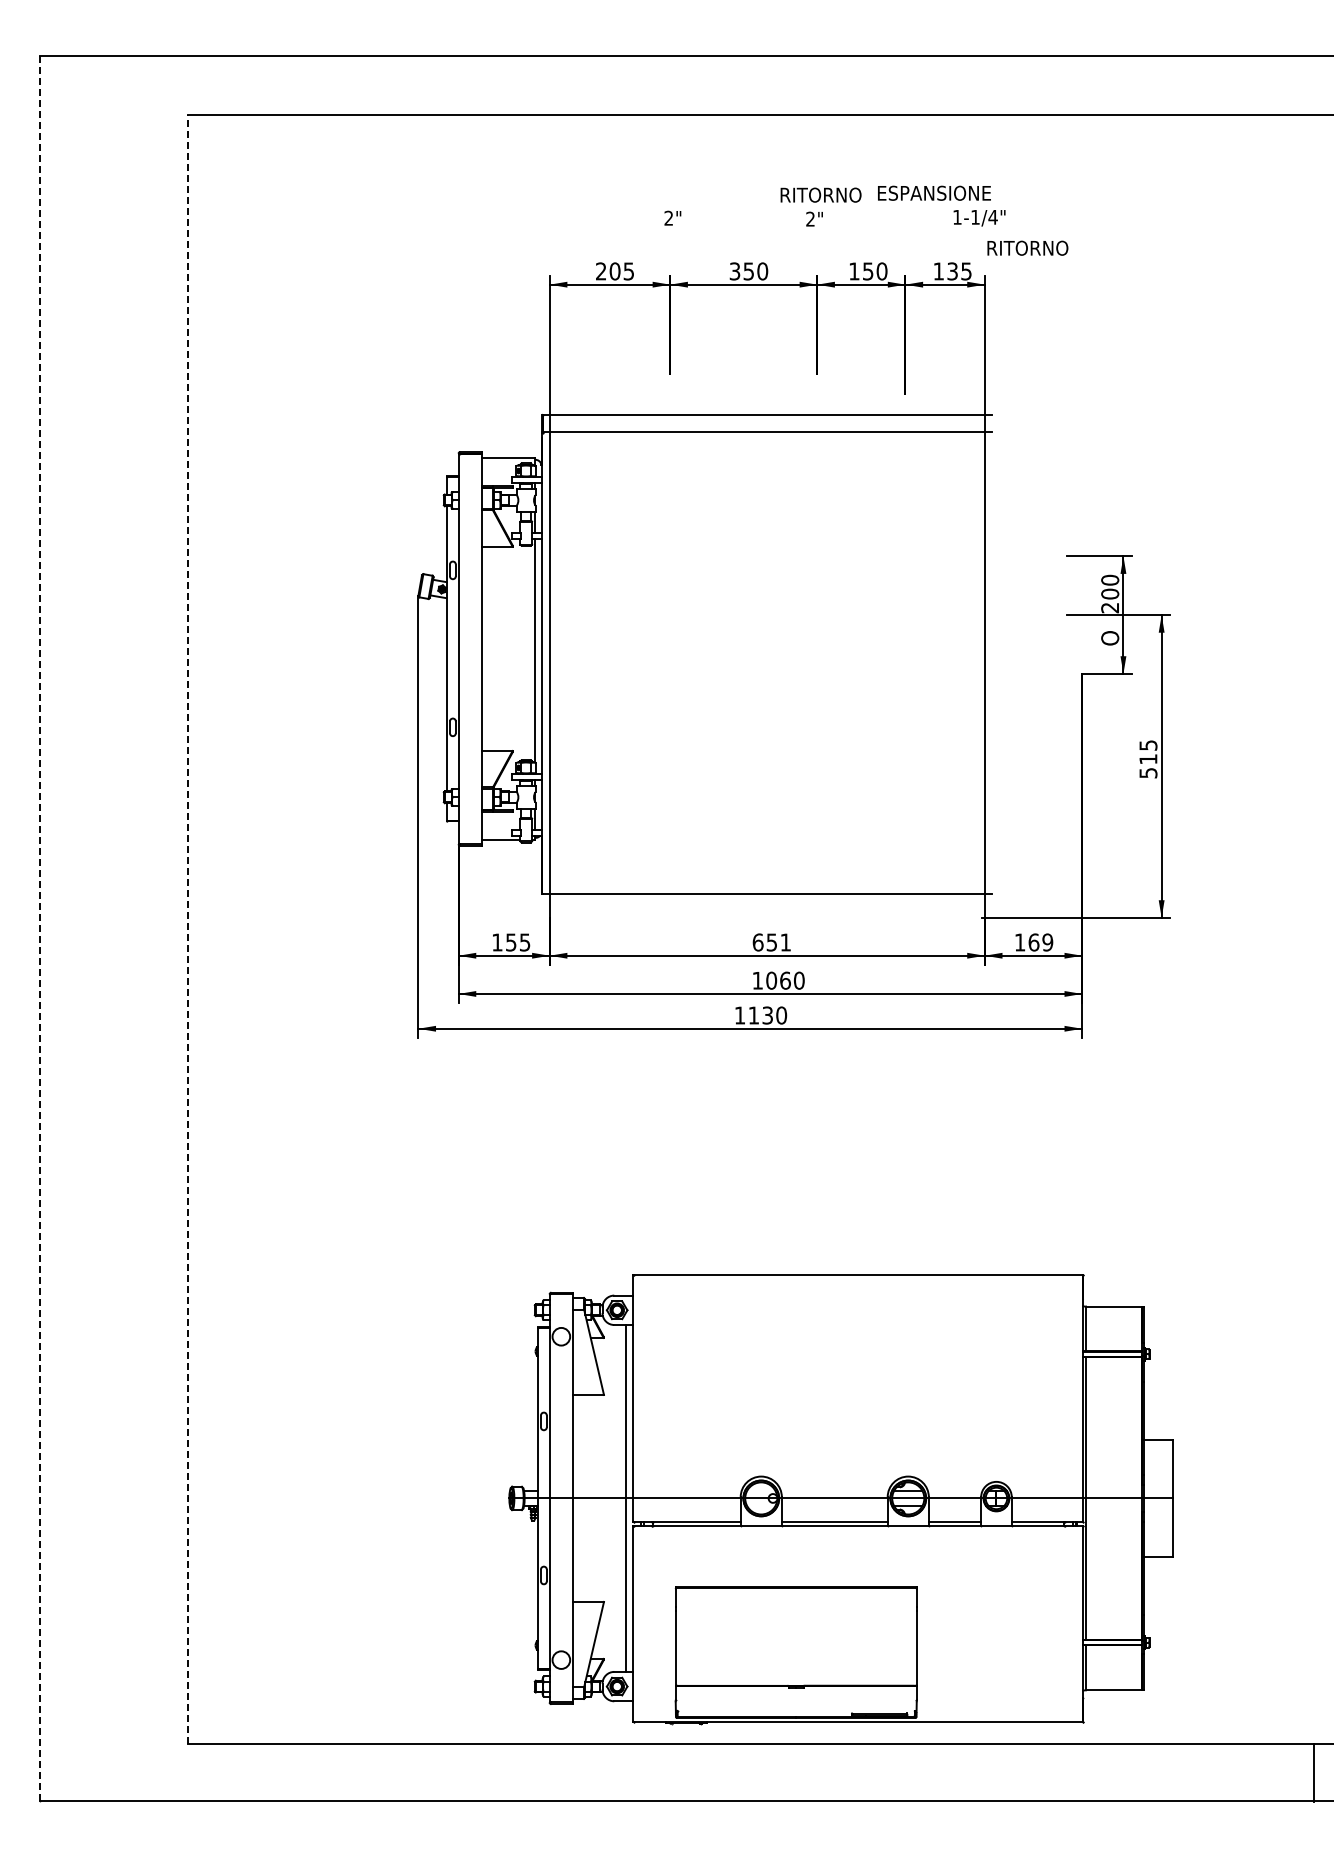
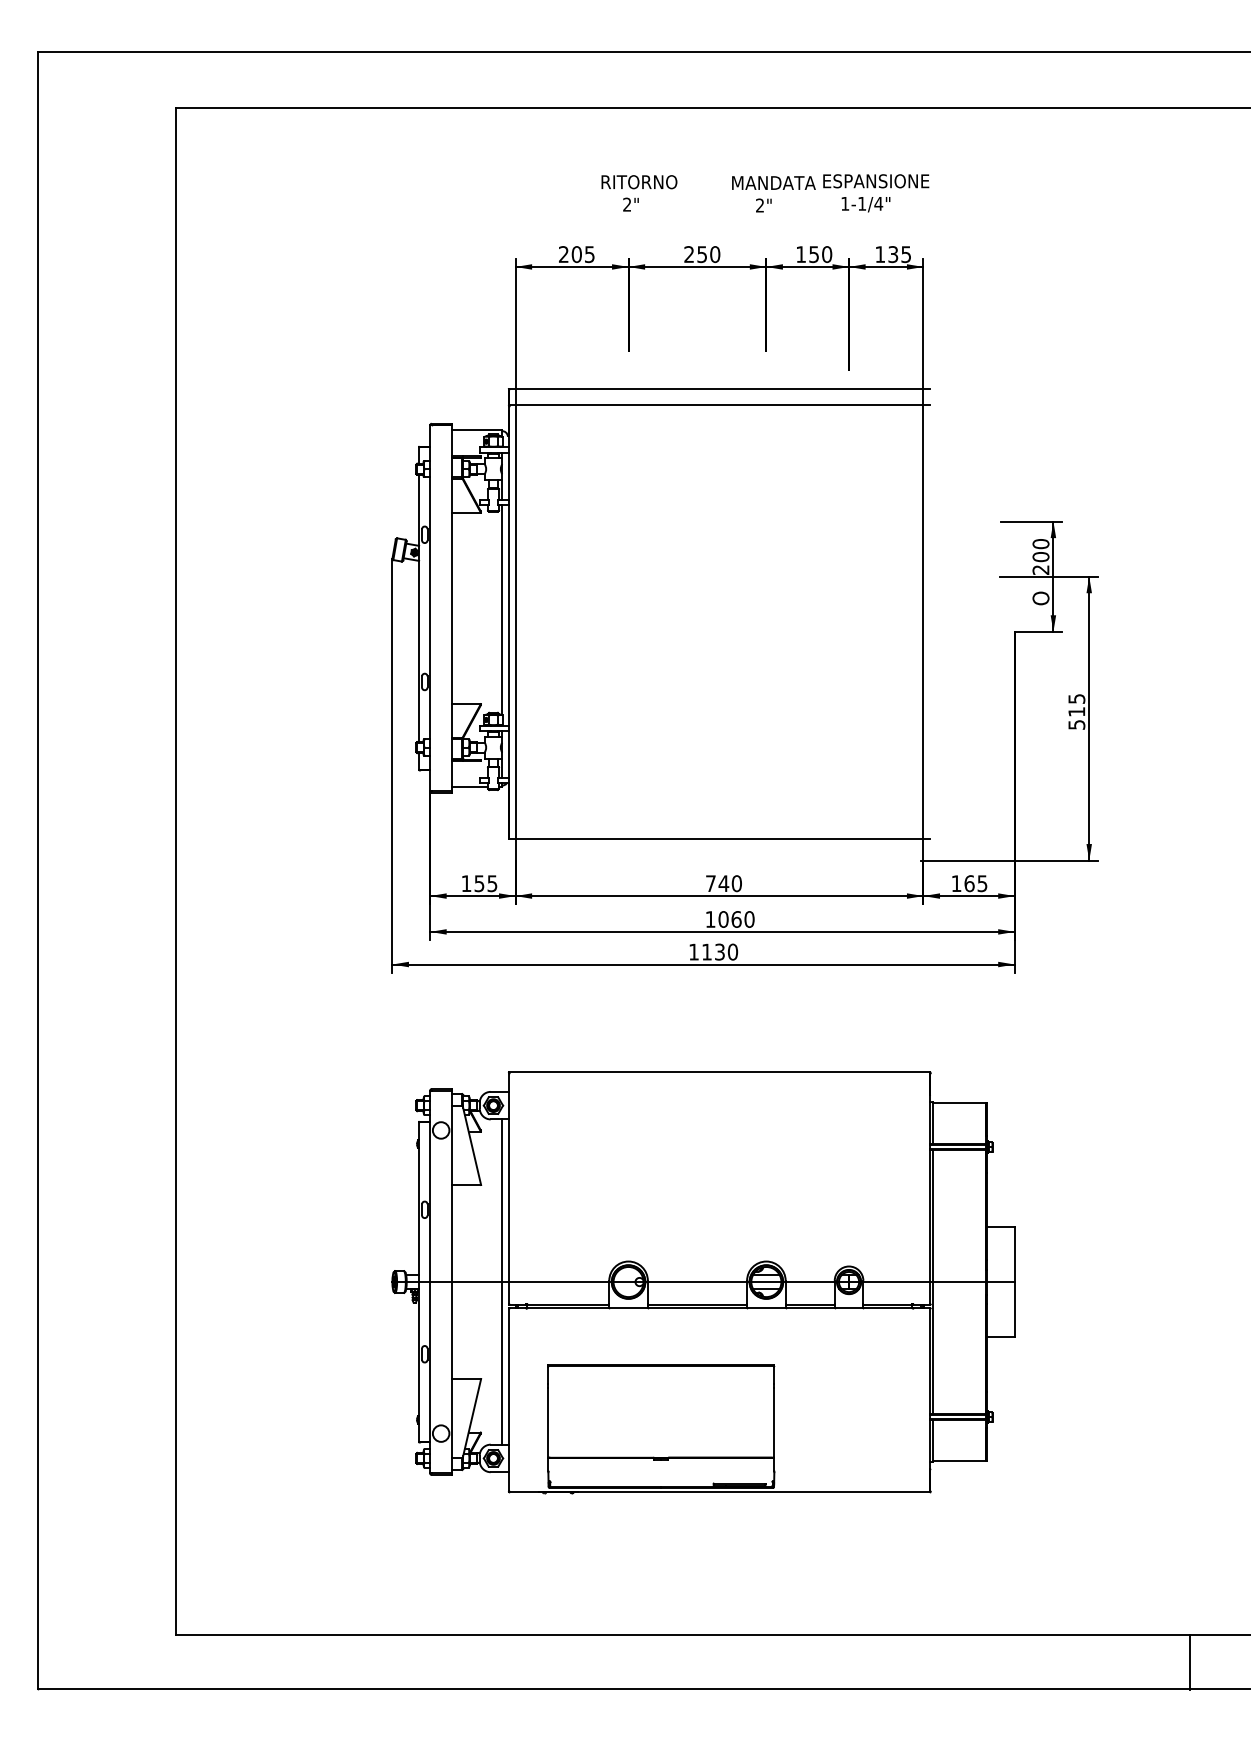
text: (825, 194) -> (774, 182), RITORNO -> MANDATA
text: (979, 218) -> (865, 204), moved
text: (1027, 247) -> (639, 181), moved
text: (734, 271) -> (688, 254), 350 -> 250
line: (40, 928) -> (38, 870), dashed -> solid
line: (187, 929) -> (175, 871), dashed -> solid
text: (771, 942) -> (723, 883), 651 -> 740
text: (1047, 942) -> (982, 883), 169 -> 165
part: (840, 1499) -> (702, 1283), moved
line: (1314, 1773) -> (1190, 1662), moved

